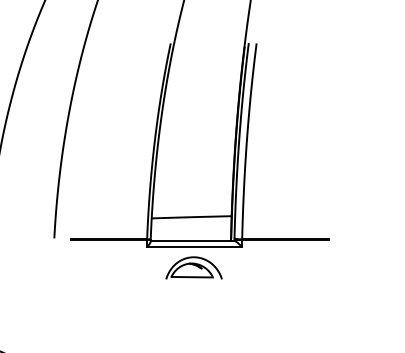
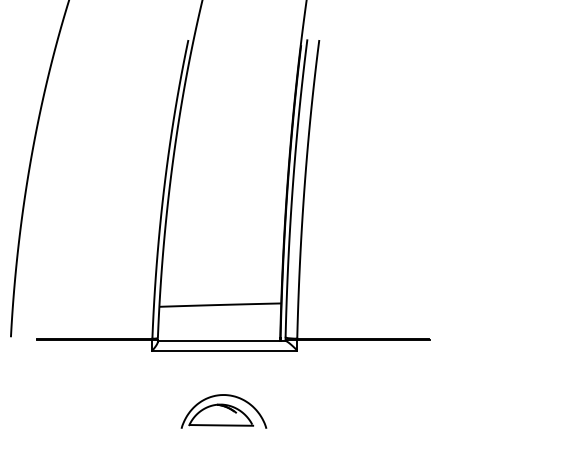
part: (193, 267) -> (223, 410), moved

